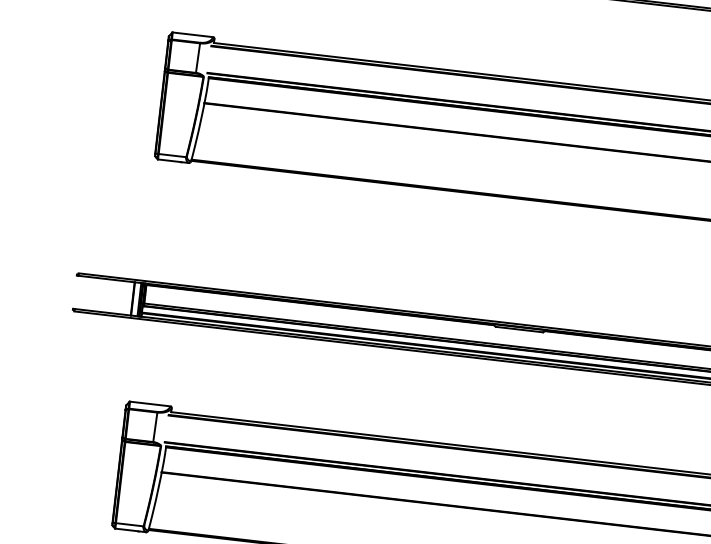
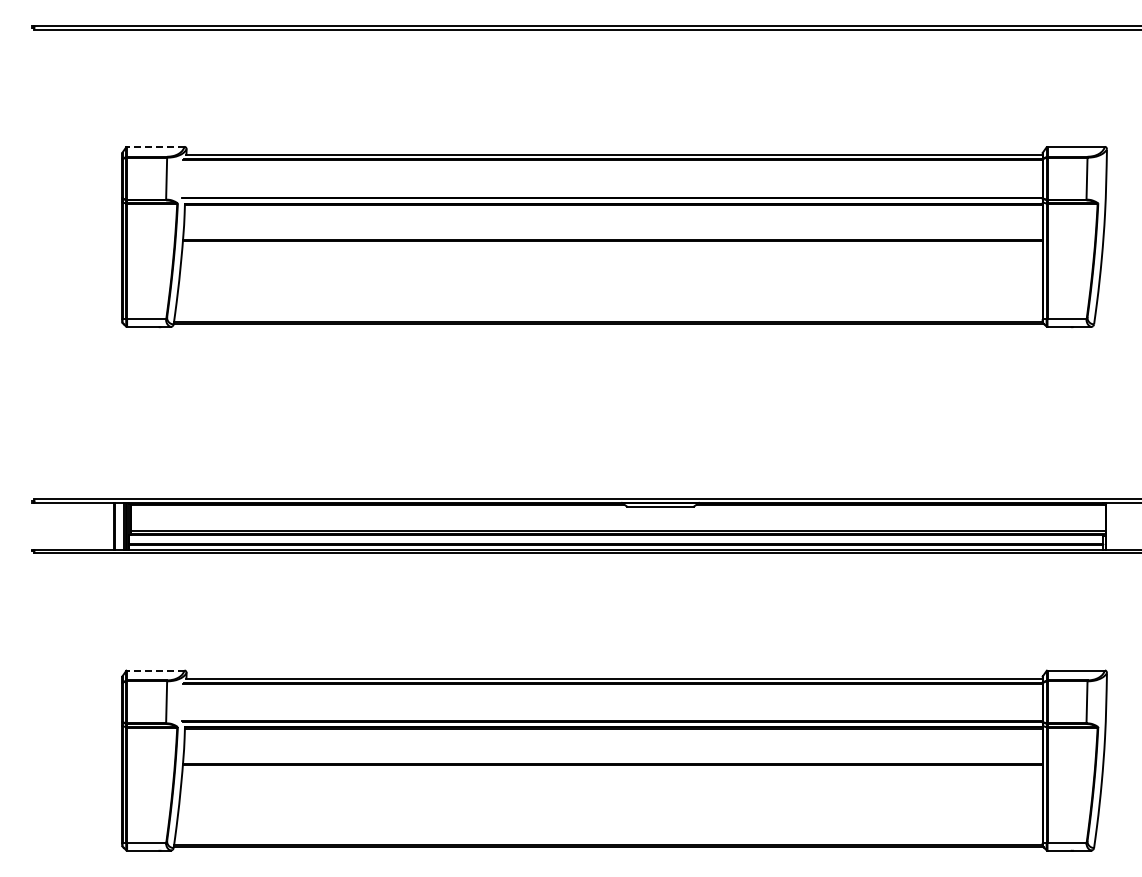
line: (192, 34) -> (155, 146), solid -> dashed
line: (150, 403) -> (155, 670), solid -> dashed

